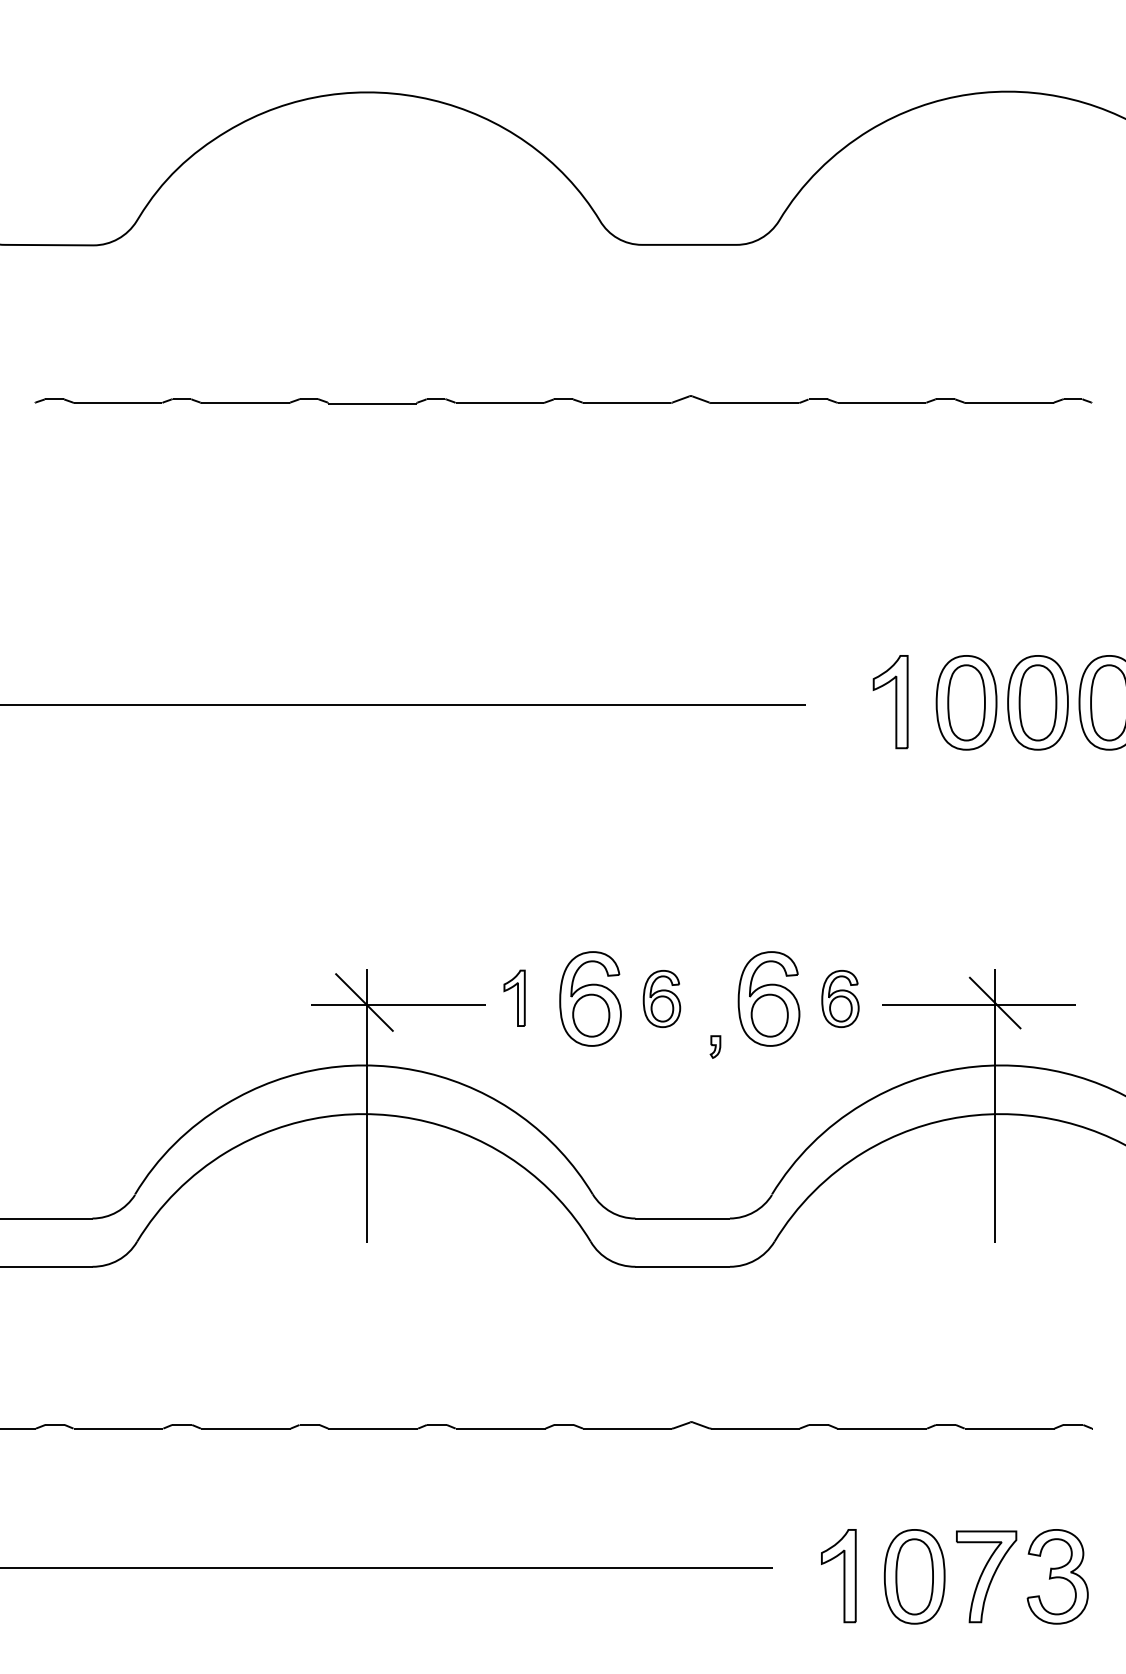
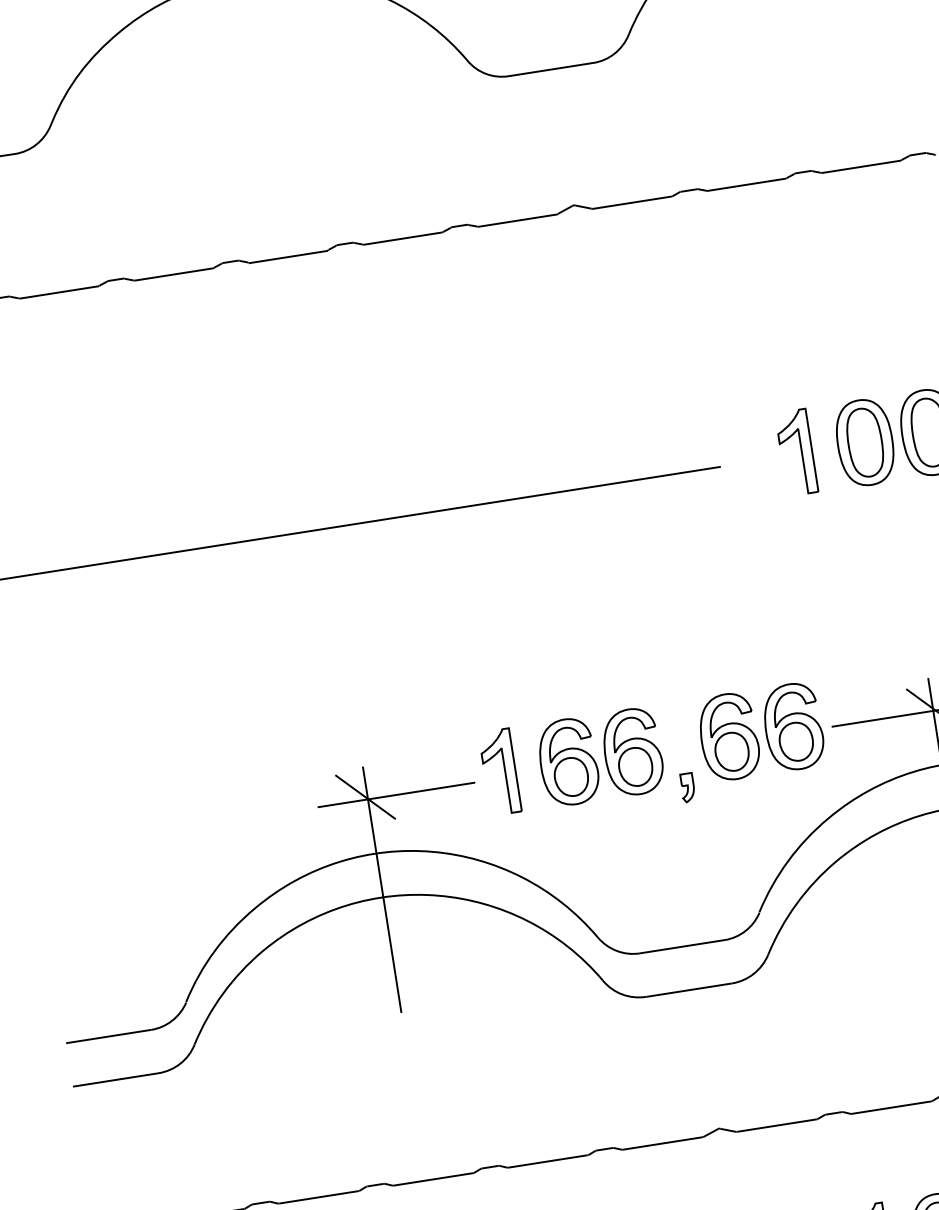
part: (514, 998) -> (499, 772), size x1.67
part: (661, 998) -> (632, 751), size x1.67
part: (840, 998) -> (793, 726), size x1.67
part: (715, 1046) -> (687, 787), size x1.43

